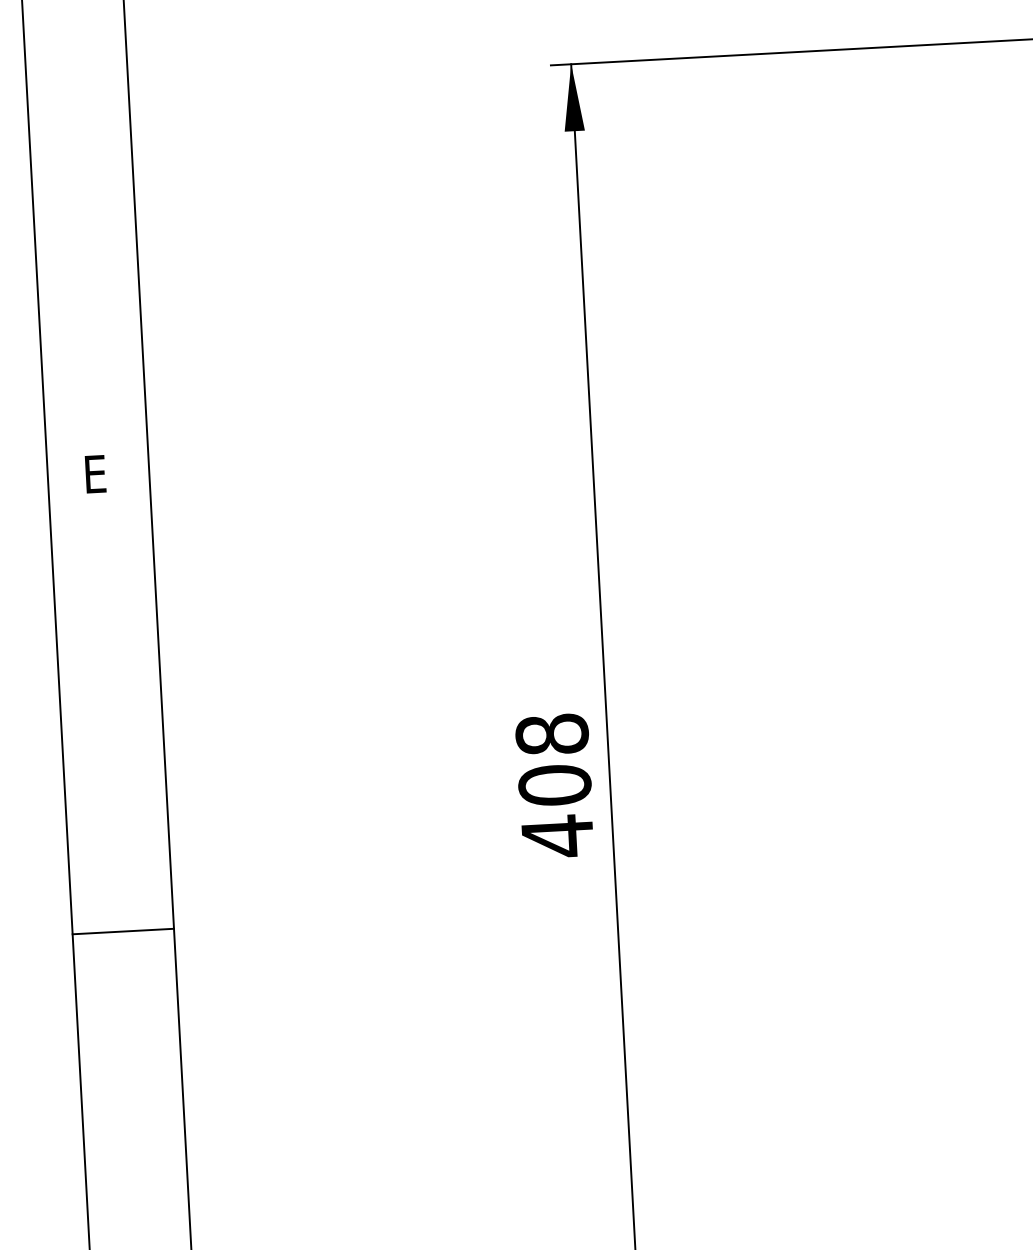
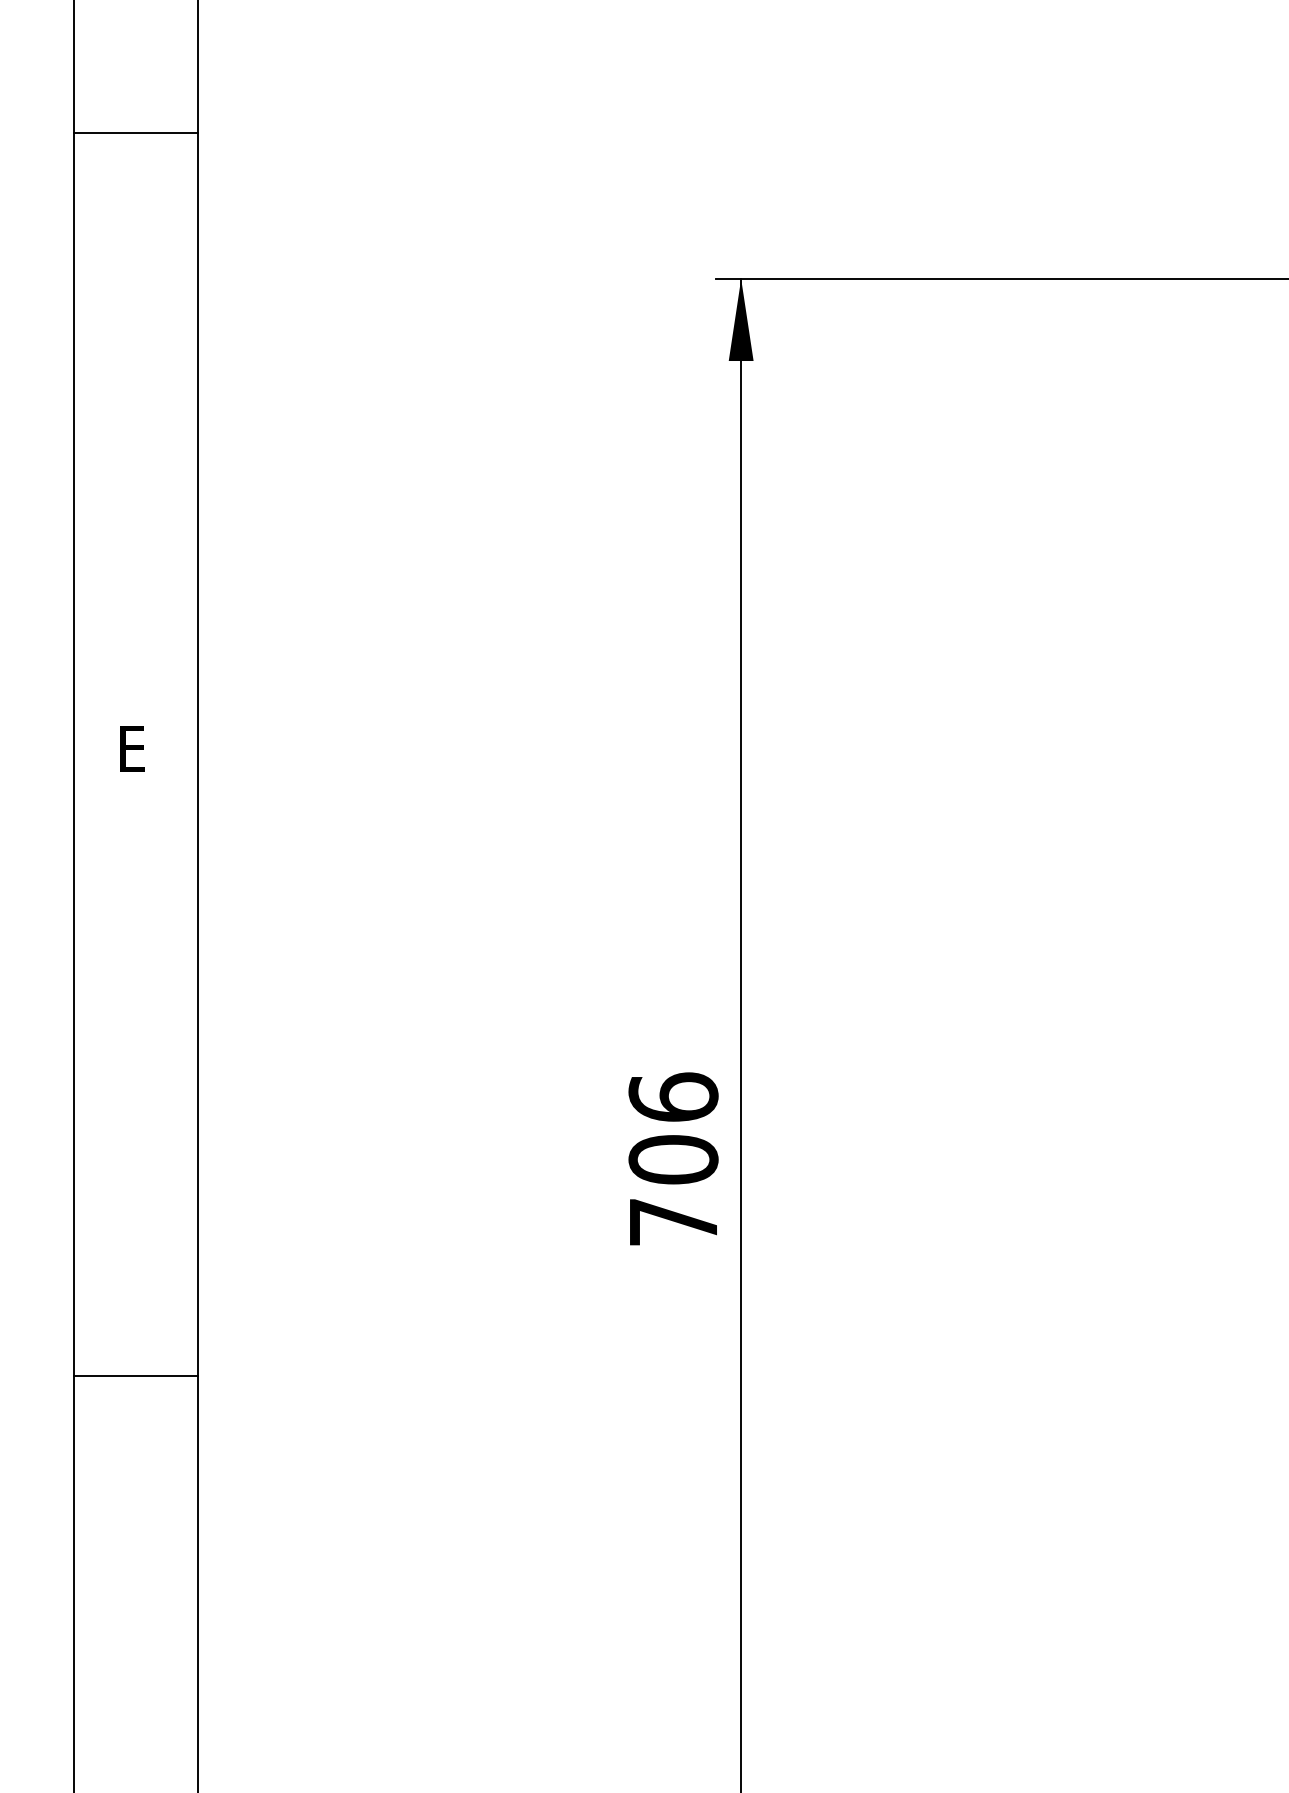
text: (554, 785) -> (673, 1160), 408 -> 706
line: (122, 931) -> (135, 1375), moved

